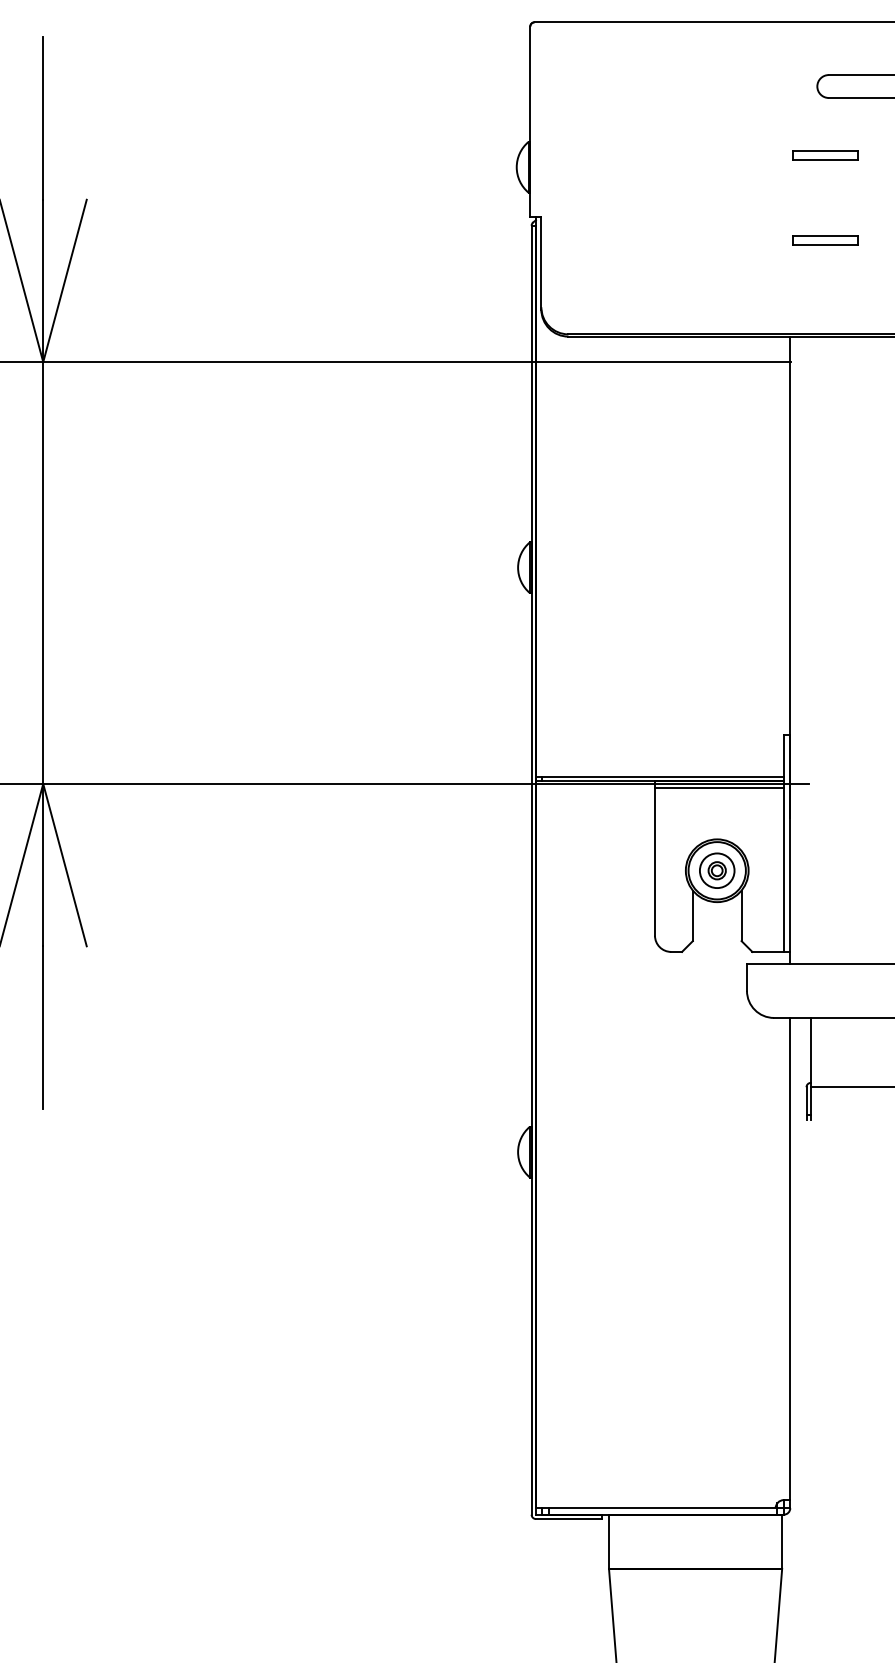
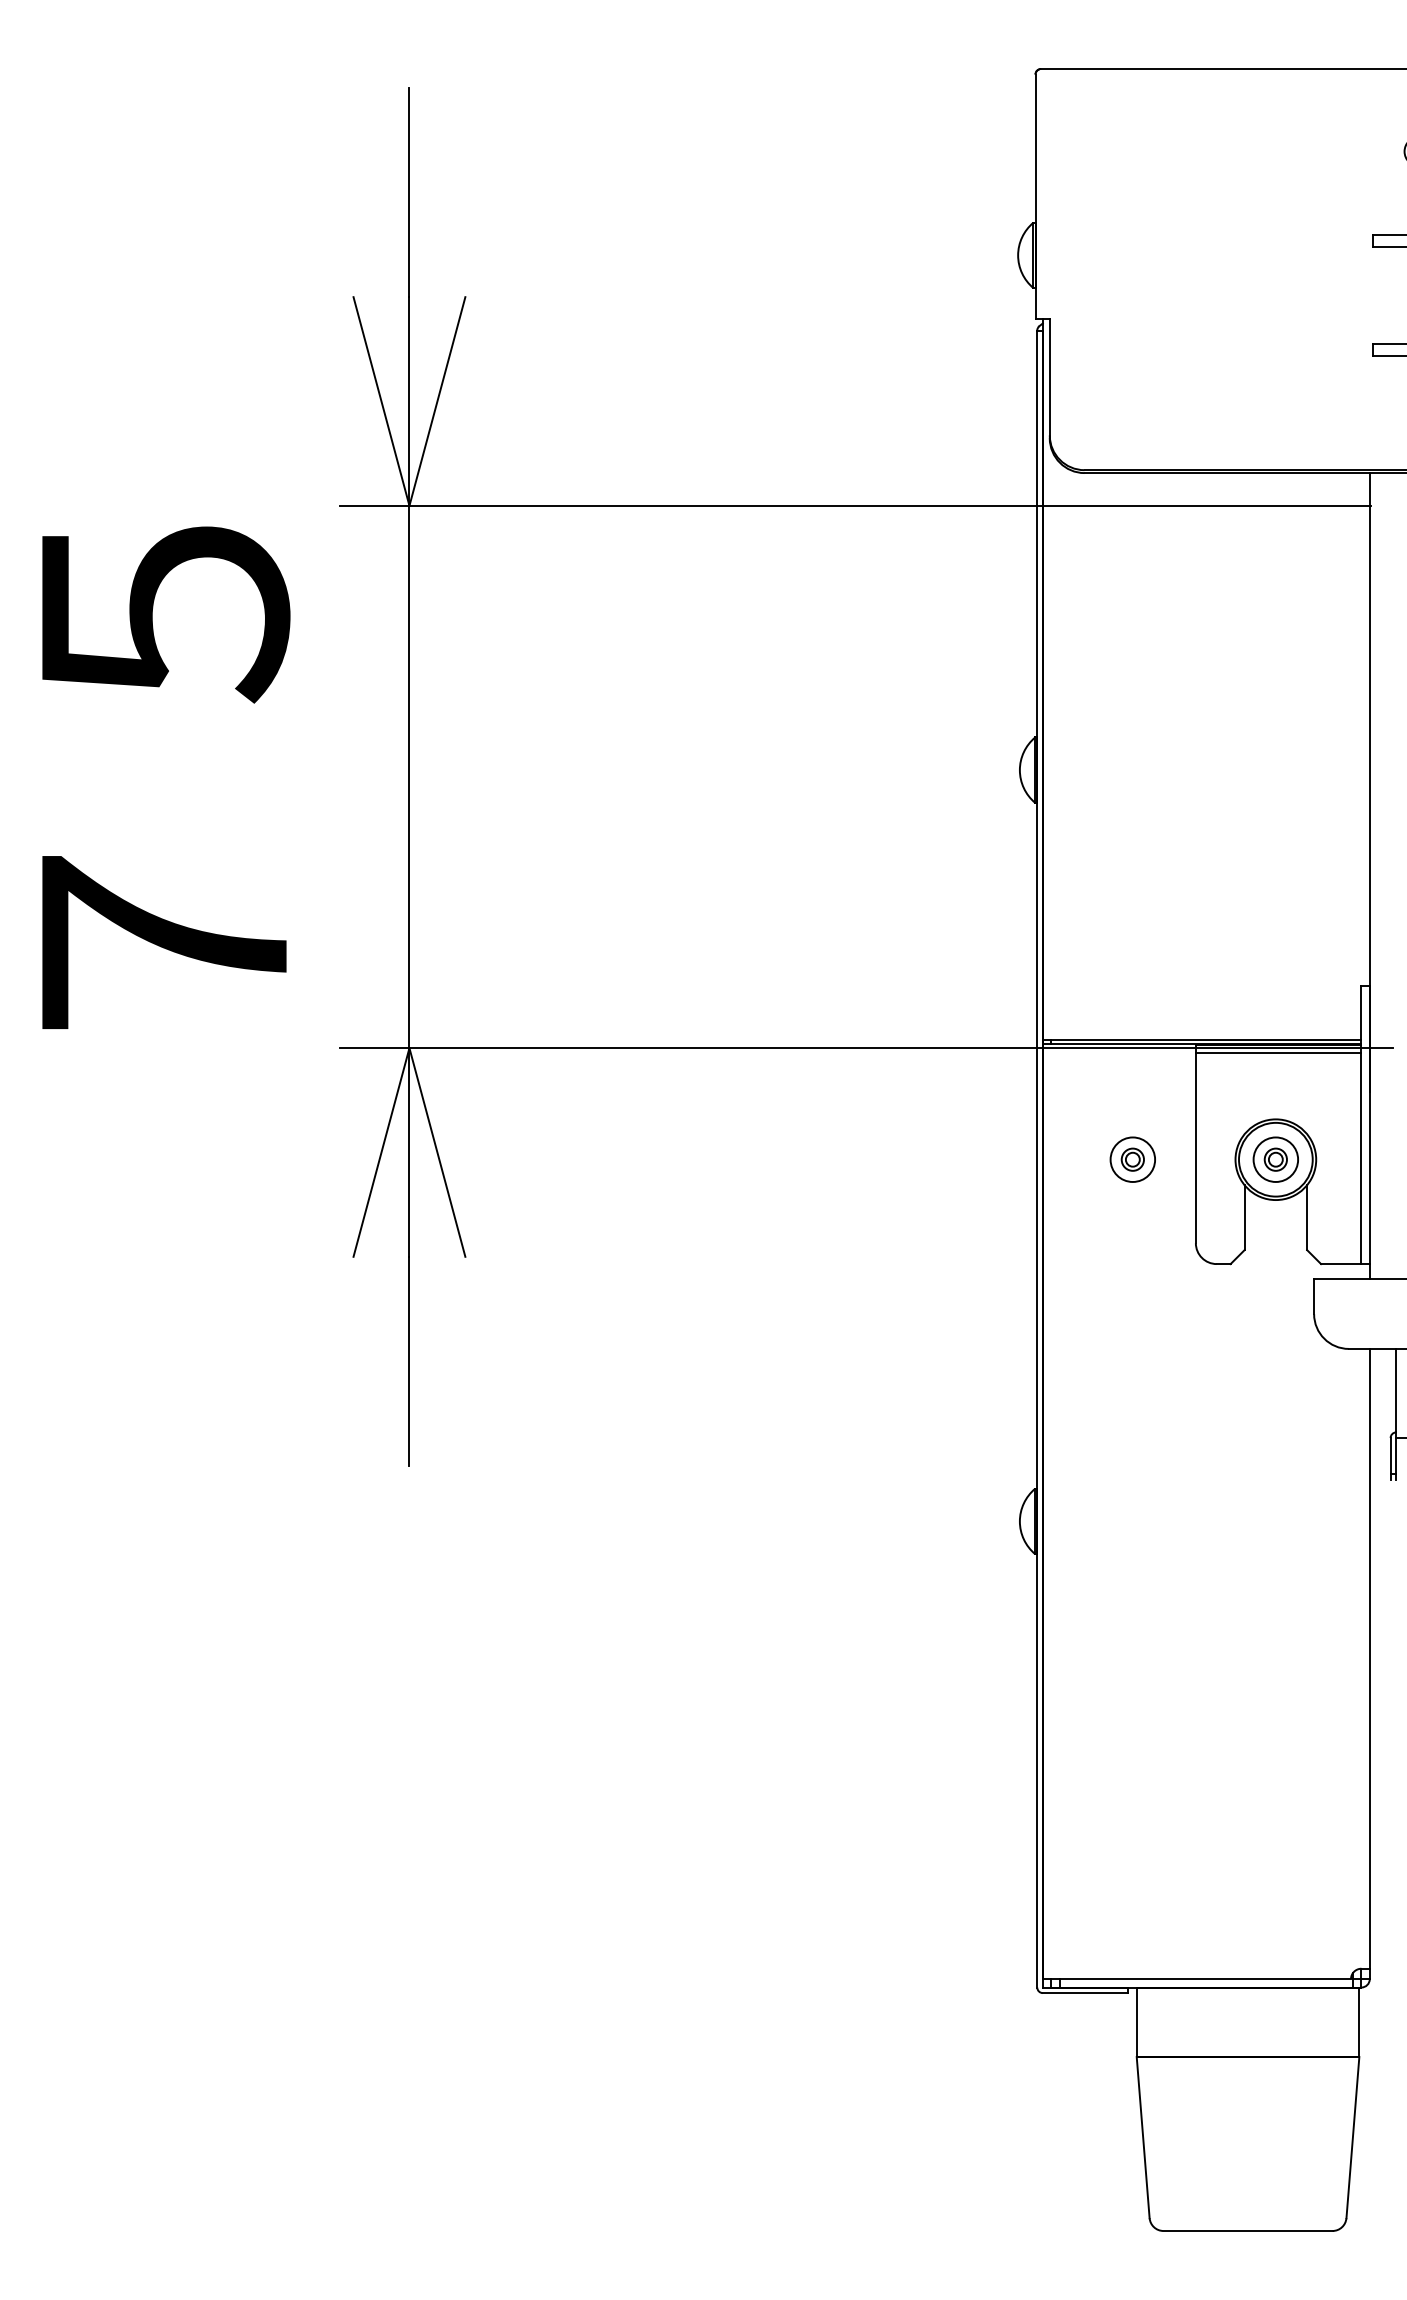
part: (605, 870) -> (1132, 1159), added

